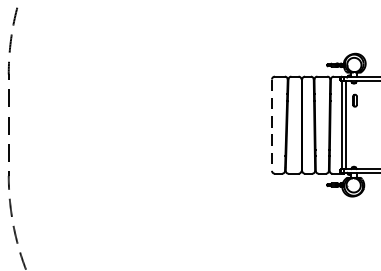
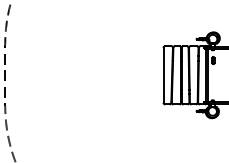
line: (271, 125) -> (163, 75), dashed -> solid

